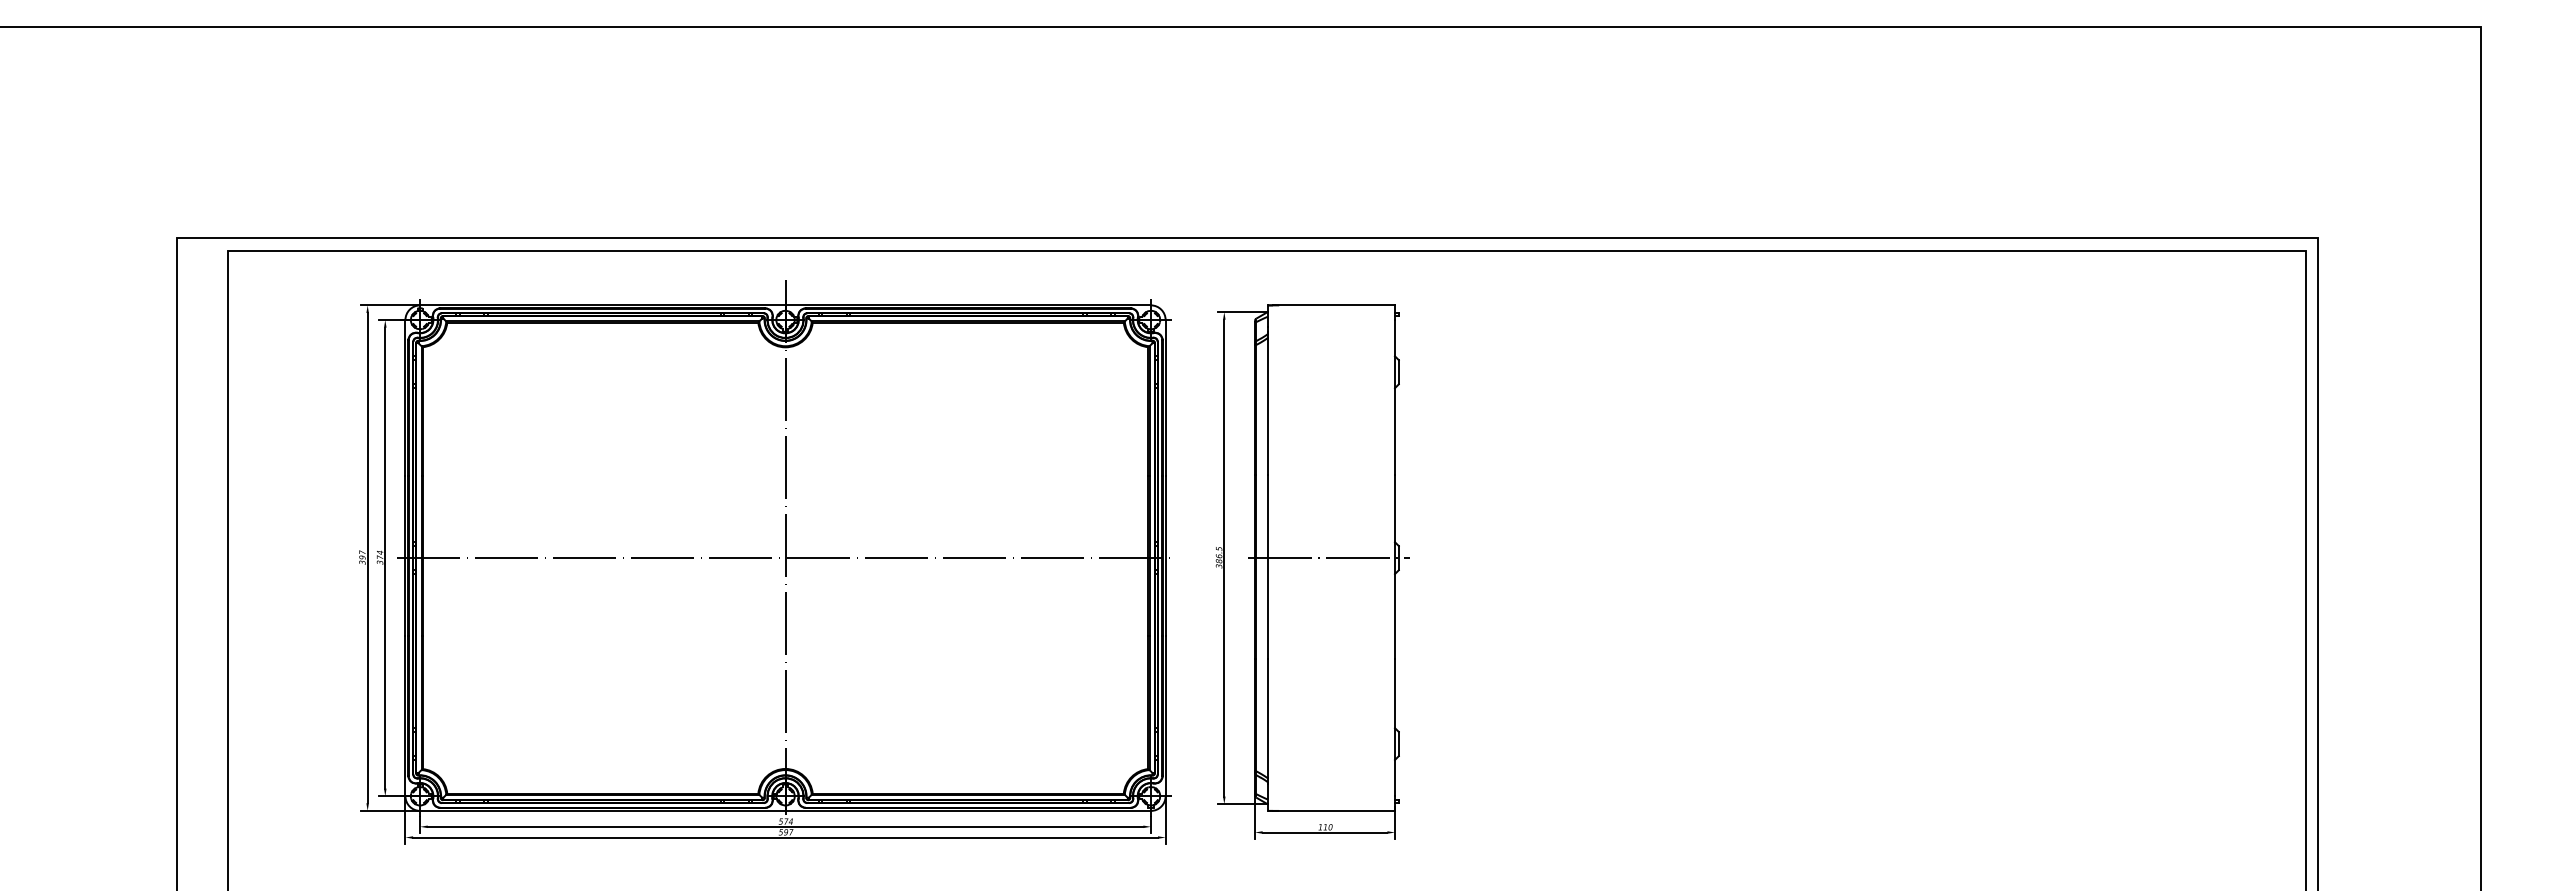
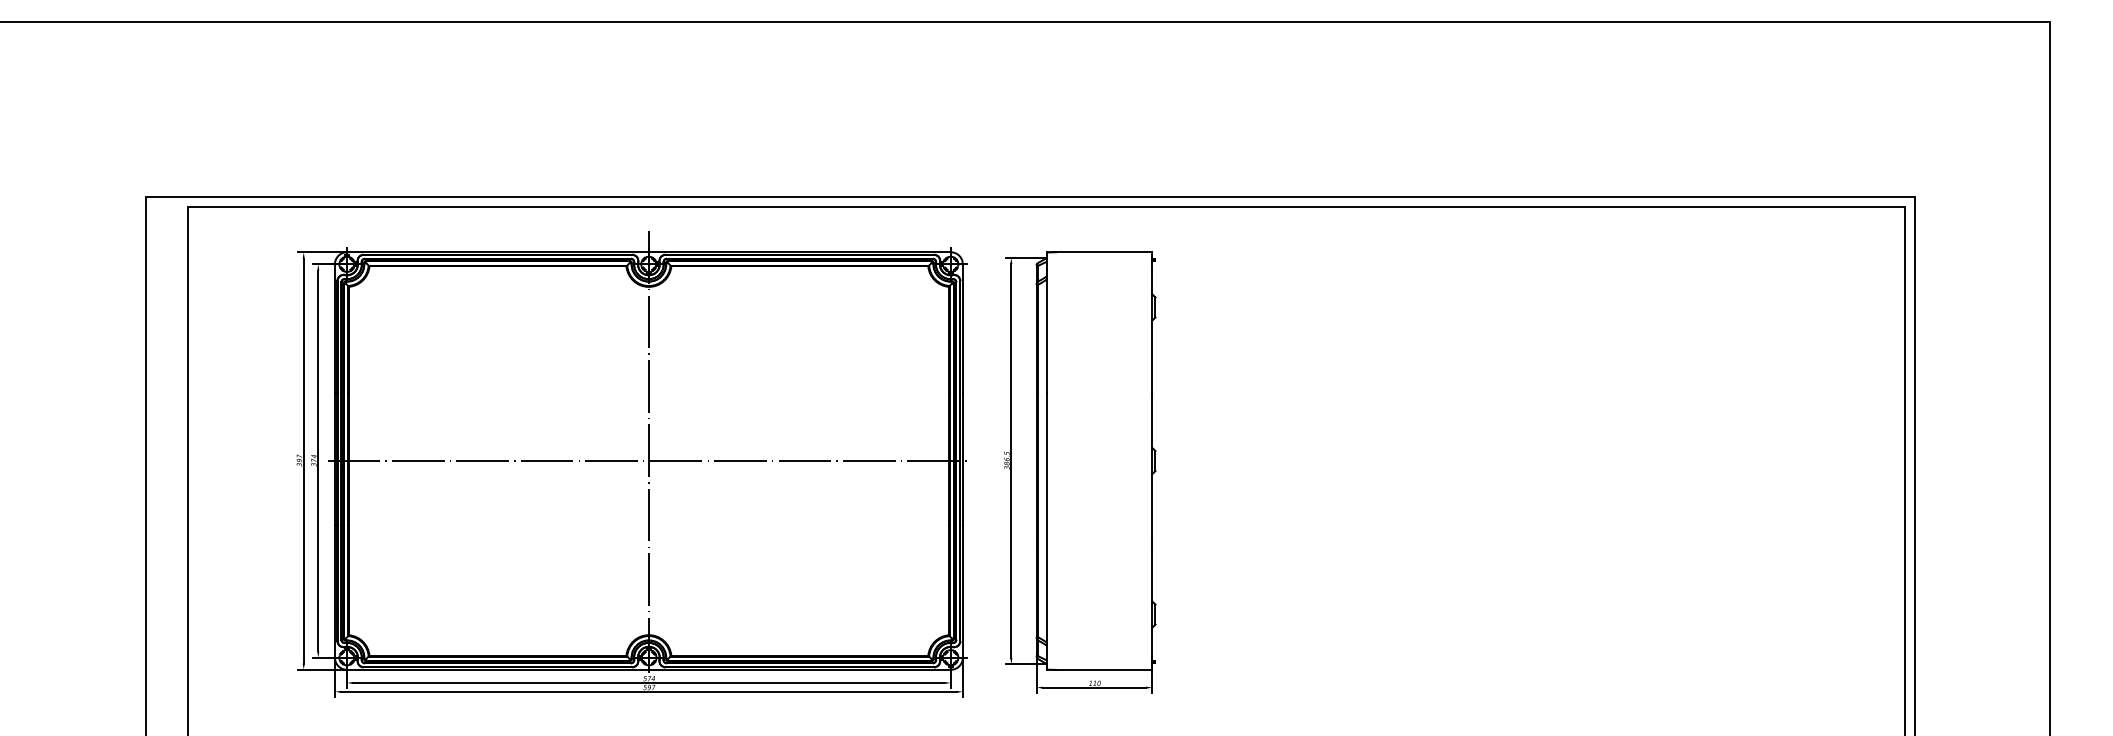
line: (1328, 558) -> (1097, 461), removed

